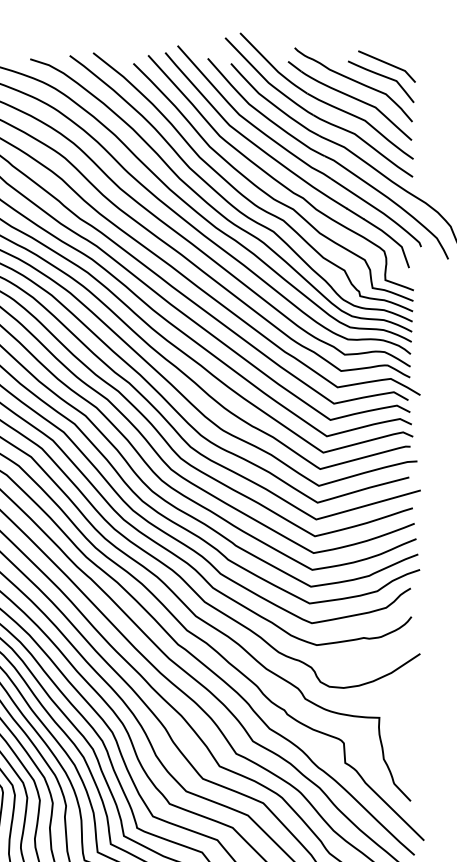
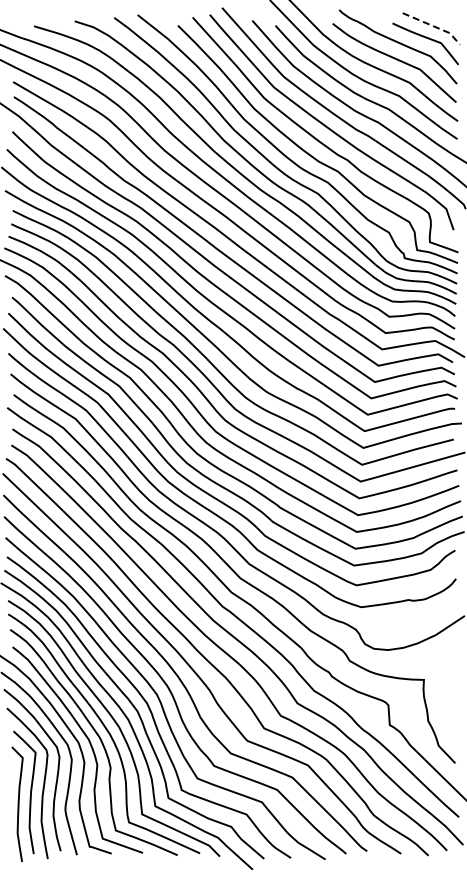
line: (389, 64) -> (434, 26), solid -> dashed

